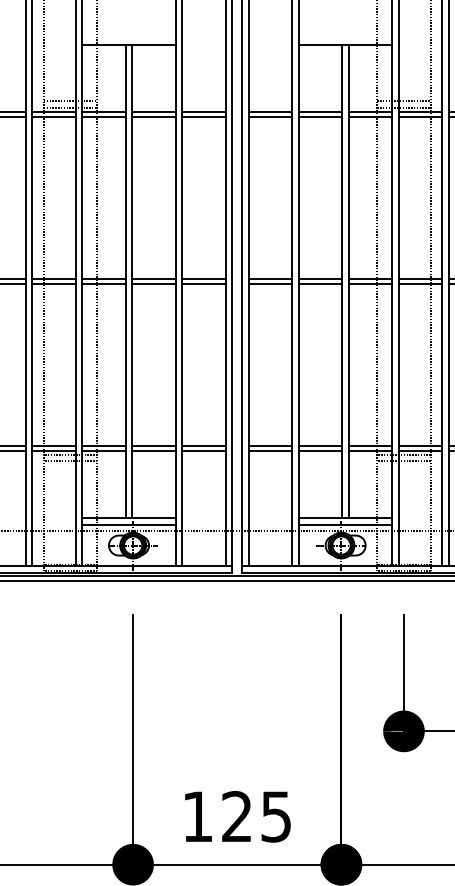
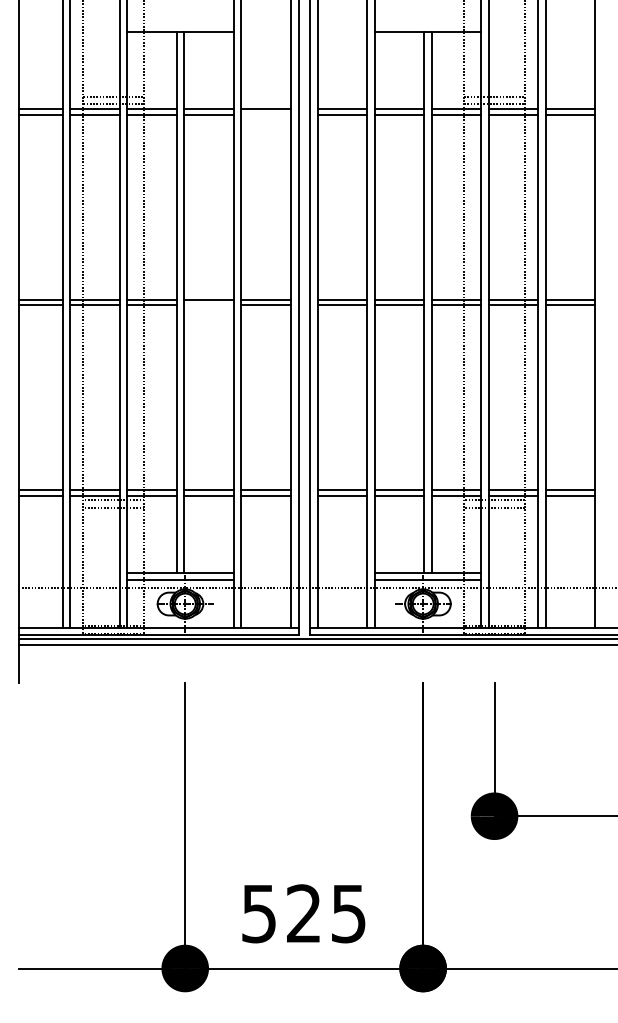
line: (203, 116) -> (265, 114), removed
line: (153, 284) -> (208, 305), removed
text: (197, 817) -> (258, 914), 125 -> 525

